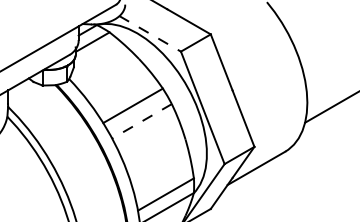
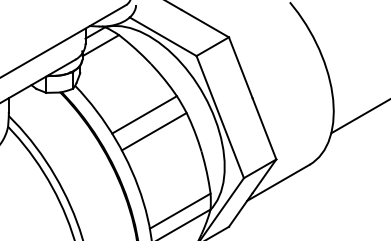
line: (150, 33) -> (163, 36), dashed -> solid
line: (141, 121) -> (153, 131), dashed -> solid

